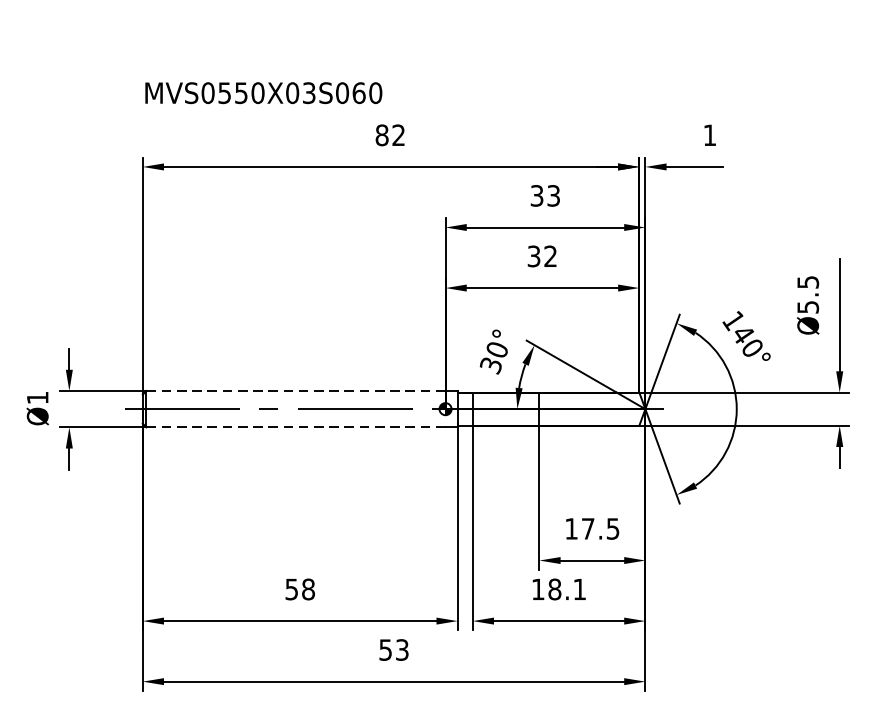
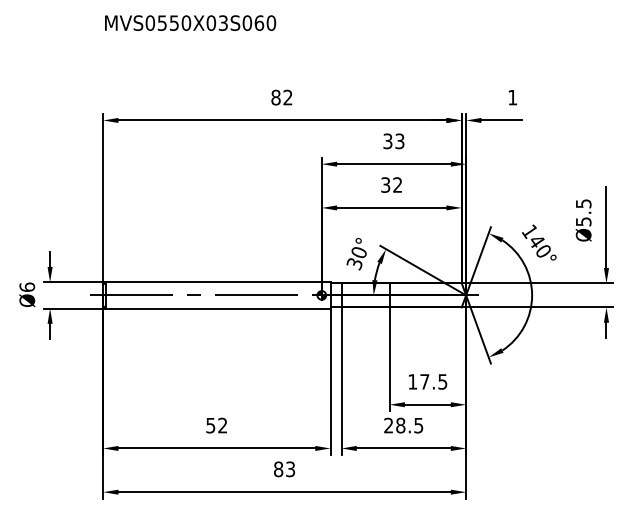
text: (263, 92) -> (190, 22), moved
line: (295, 391) -> (213, 282), dashed -> solid
text: (38, 396) -> (27, 286), Ø1 -> Ø6
line: (296, 427) -> (214, 308), dashed -> solid
text: (308, 589) -> (222, 425), 58 -> 52
text: (558, 589) -> (403, 425), 18.1 -> 28.5
text: (385, 650) -> (278, 469), 53 -> 83

